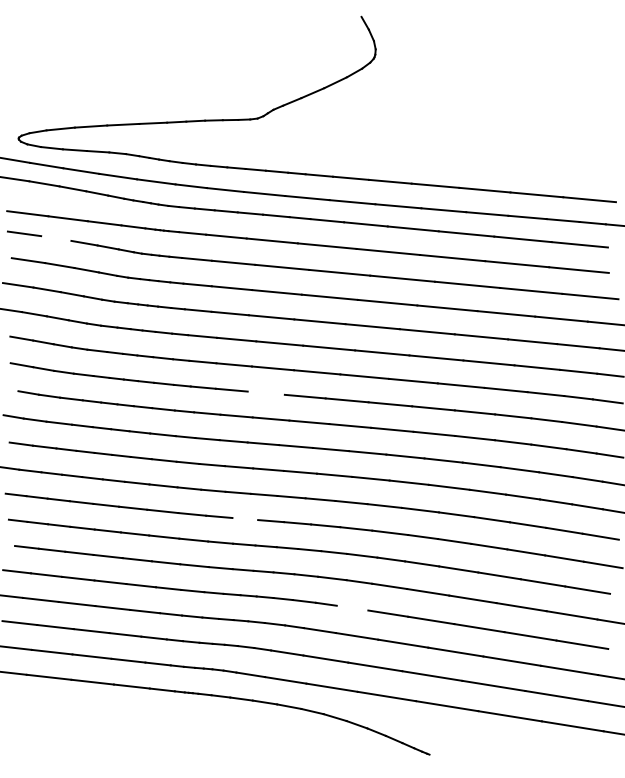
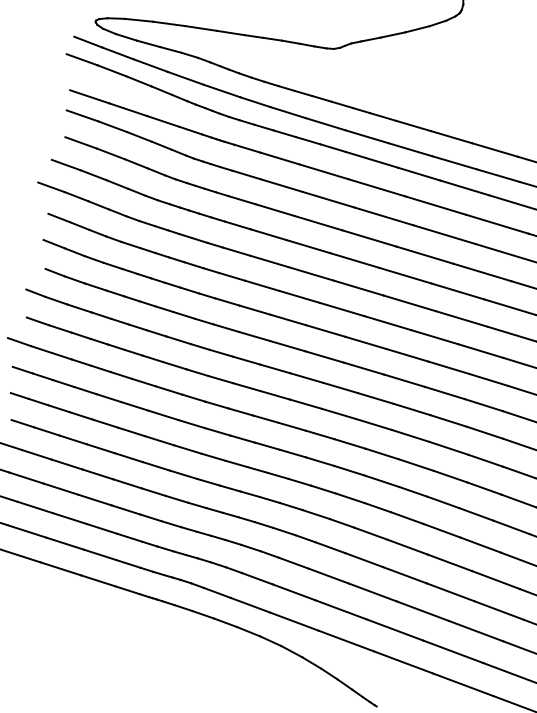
line: (56, 238) -> (113, 126), added
line: (265, 392) -> (287, 319), added
line: (245, 519) -> (242, 439), added
line: (352, 607) -> (330, 547), added

